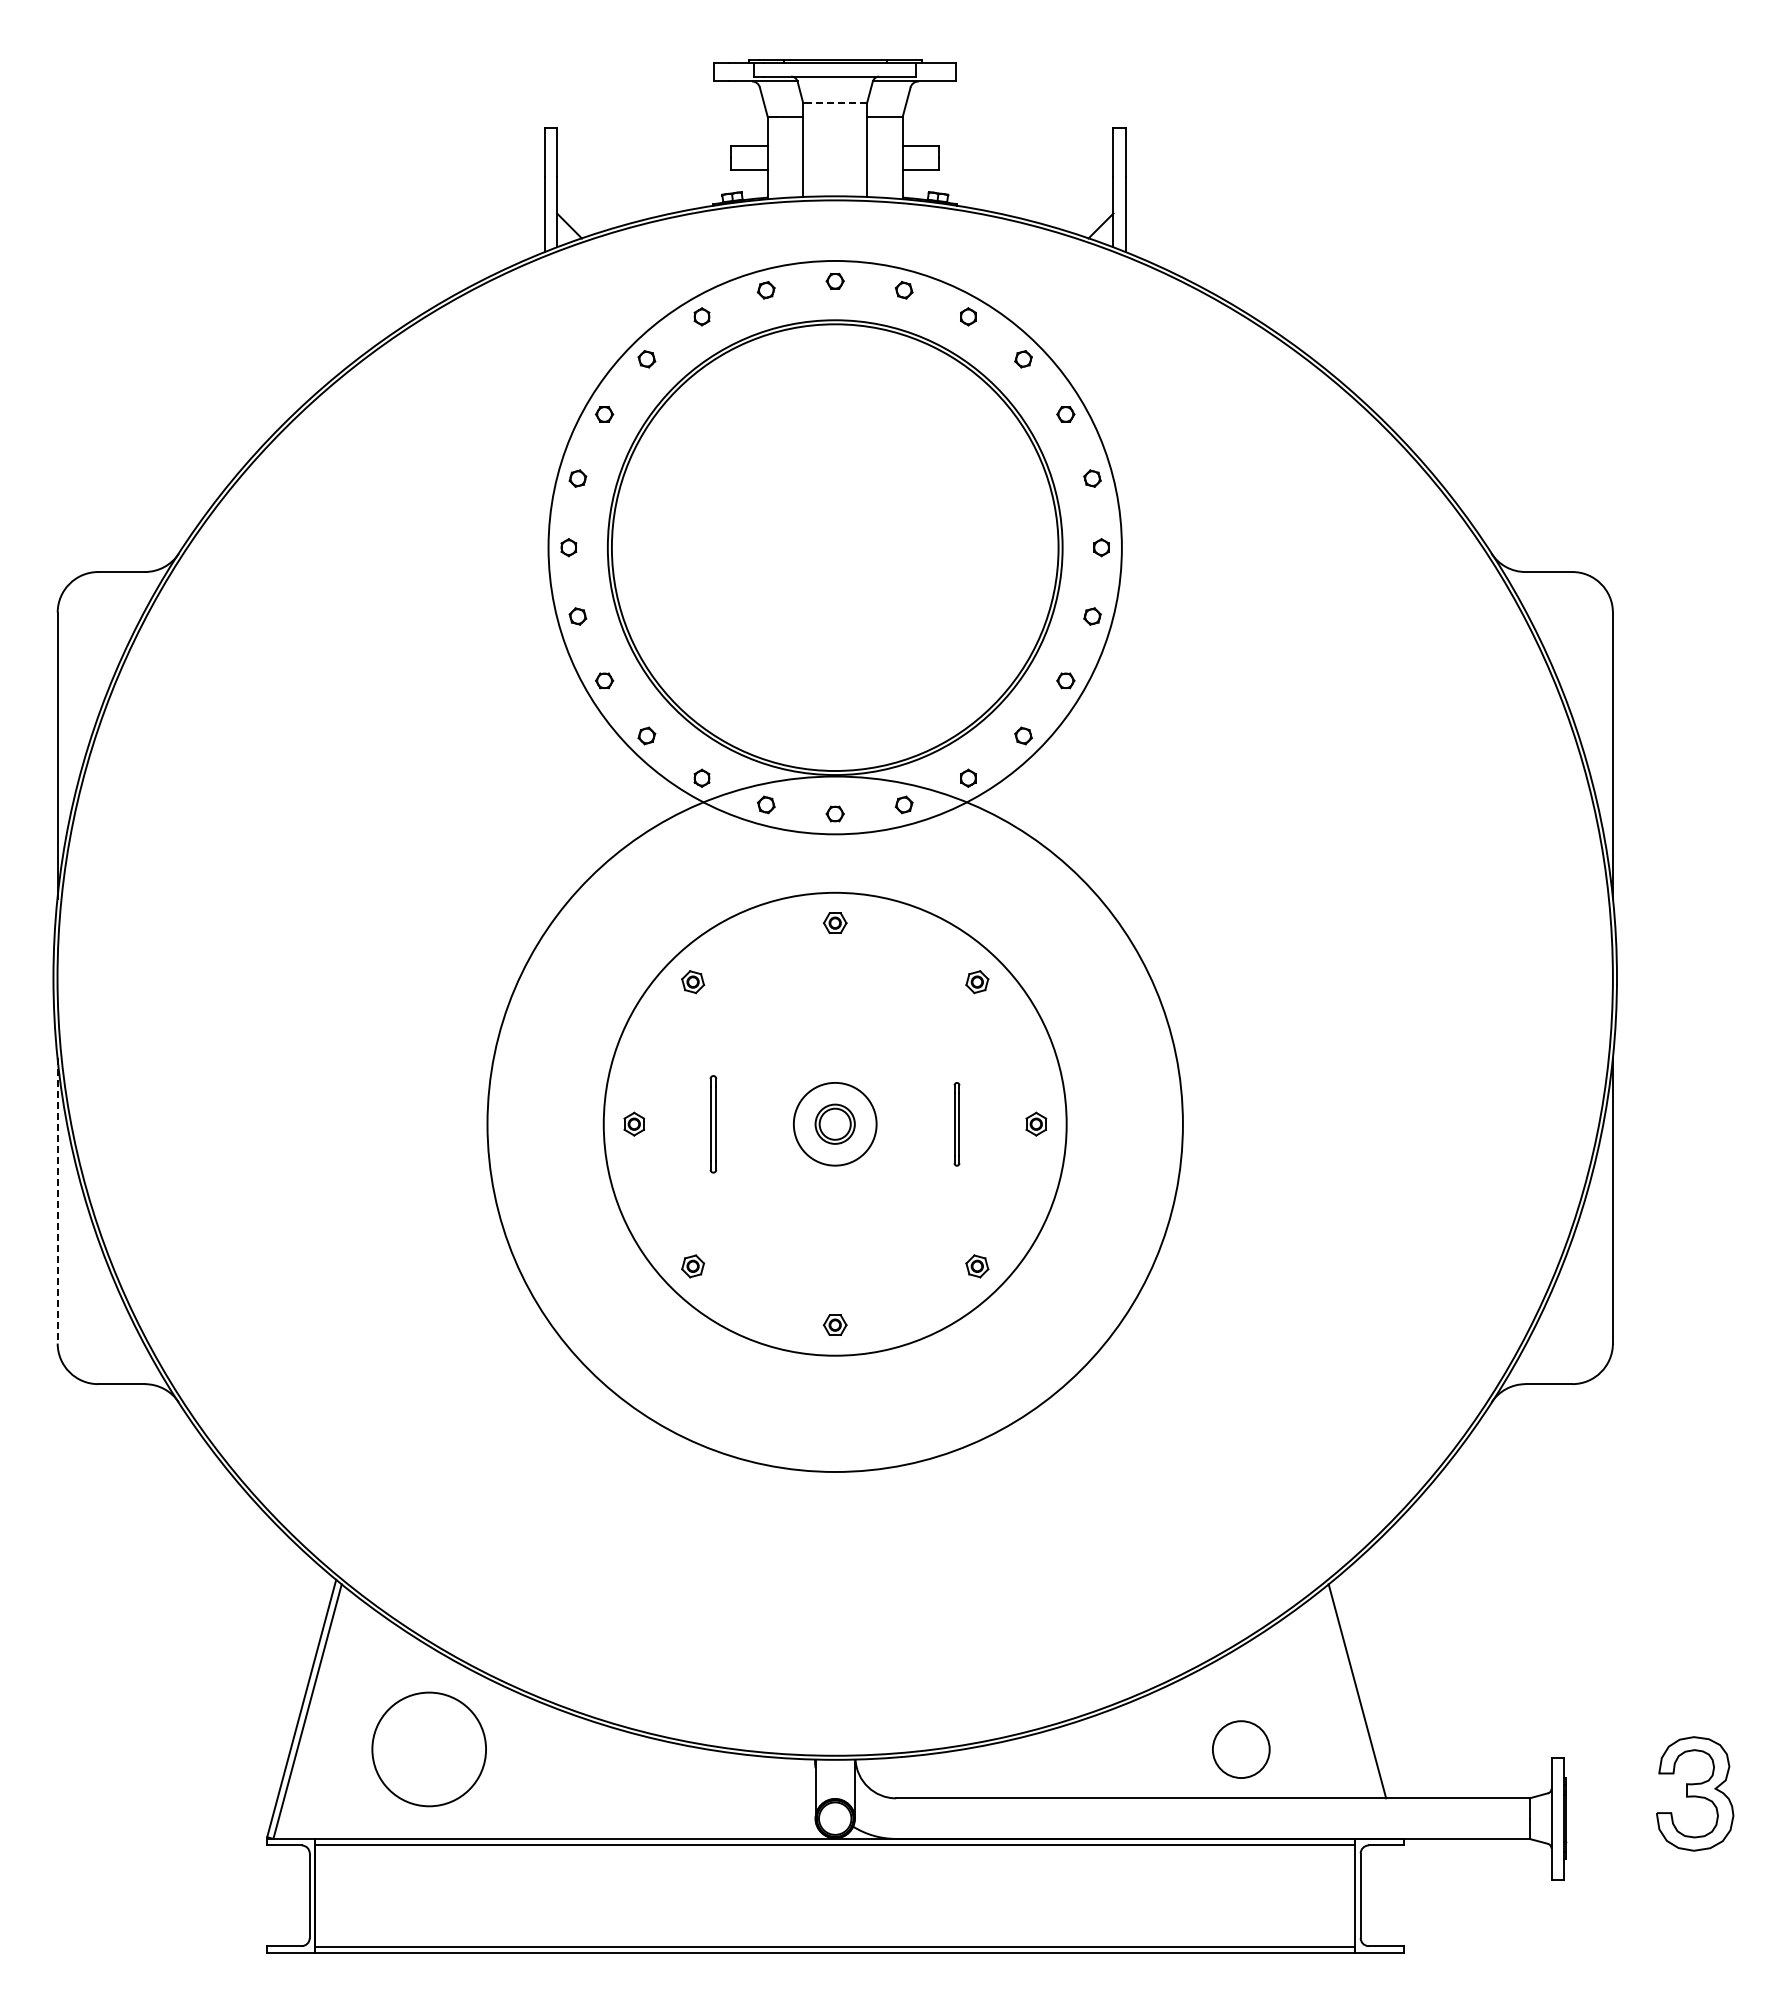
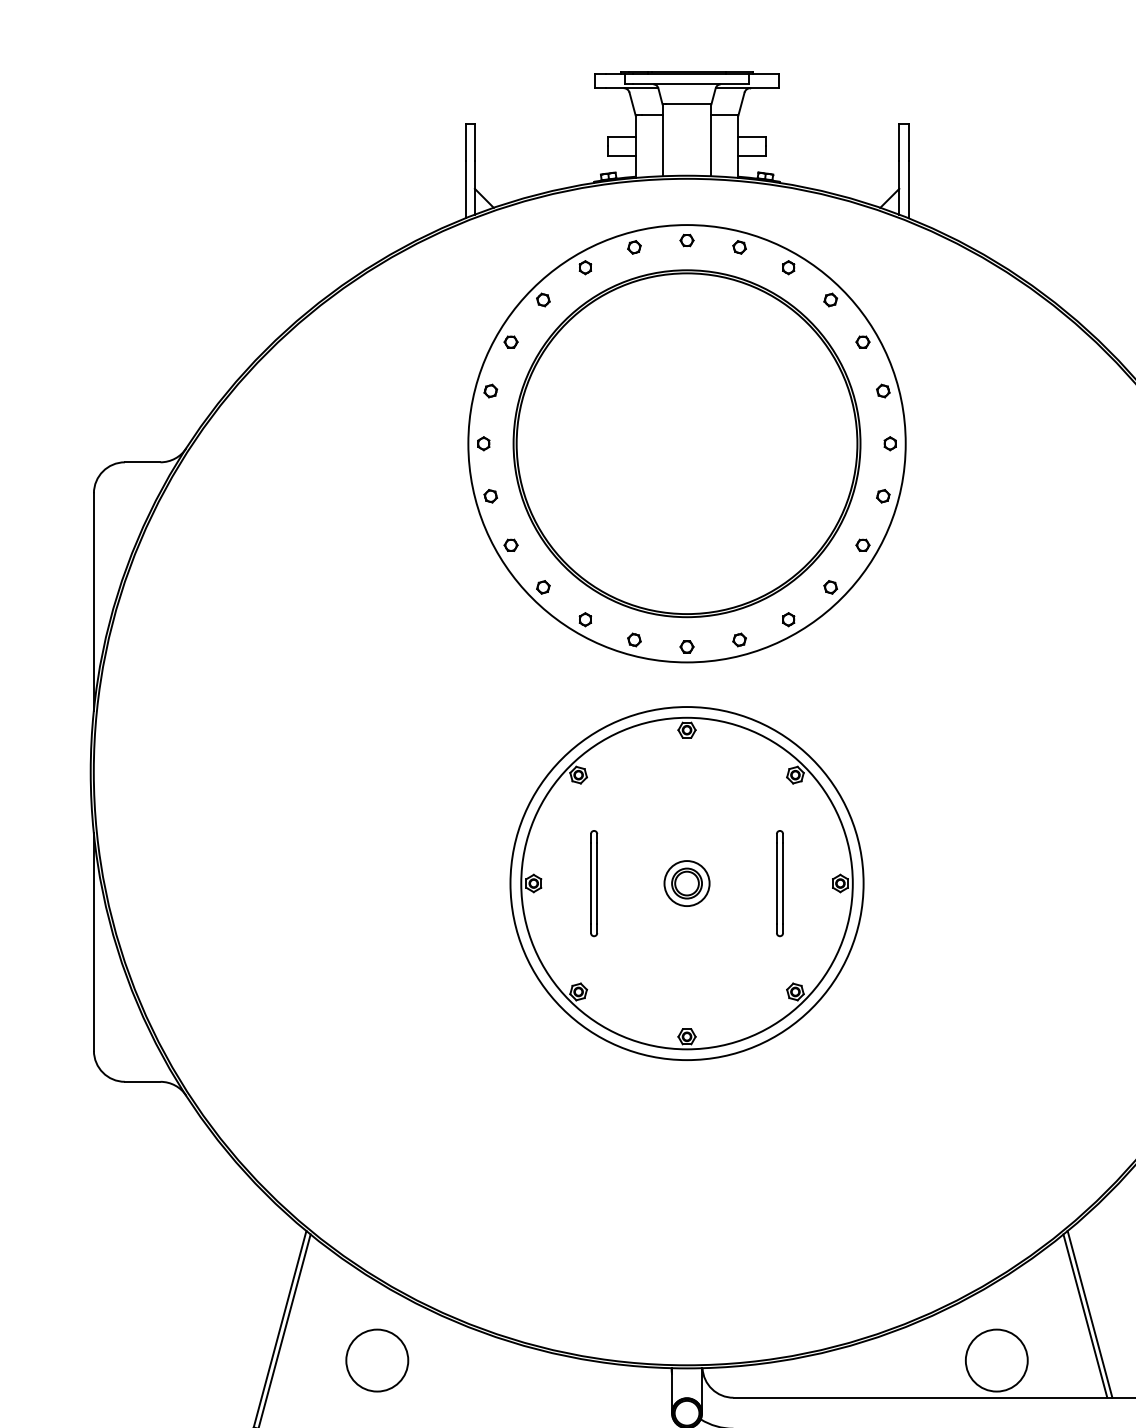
line: (836, 102) -> (688, 104), dashed -> solid
circle: (834, 1123) -> (686, 882), size x0.62
circle: (834, 1123) -> (686, 882), size x0.71
part: (713, 1124) -> (594, 883), size x1.43
part: (956, 1124) -> (779, 883), size x1.67
line: (57, 1200) -> (93, 941), dashed -> solid
line: (1363, 1688) -> (1090, 1313), added
circle: (428, 1749) -> (376, 1360), size x0.71
circle: (1240, 1749) -> (996, 1360), size x1.43

